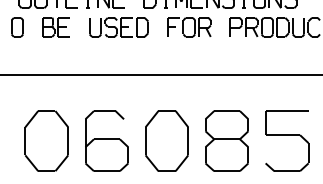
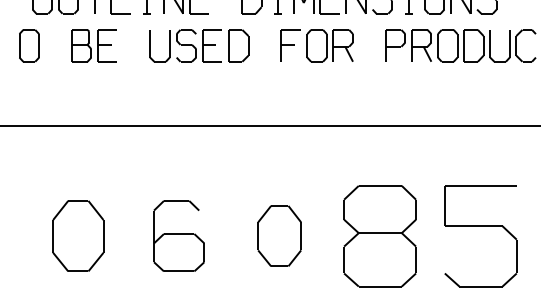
part: (46, 140) -> (77, 235), size x0.7
part: (106, 140) -> (178, 235), size x0.7
part: (166, 140) -> (278, 235), size x0.6

